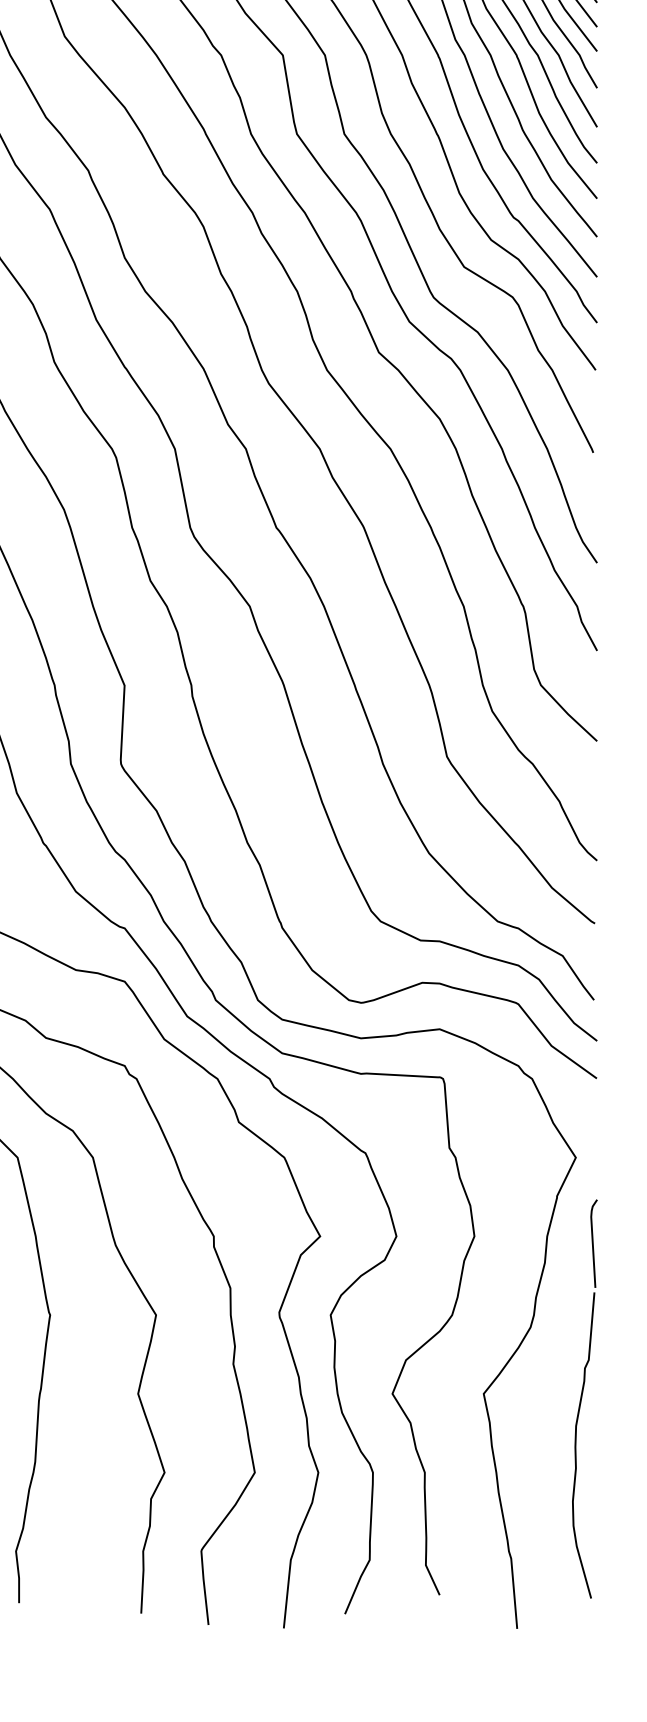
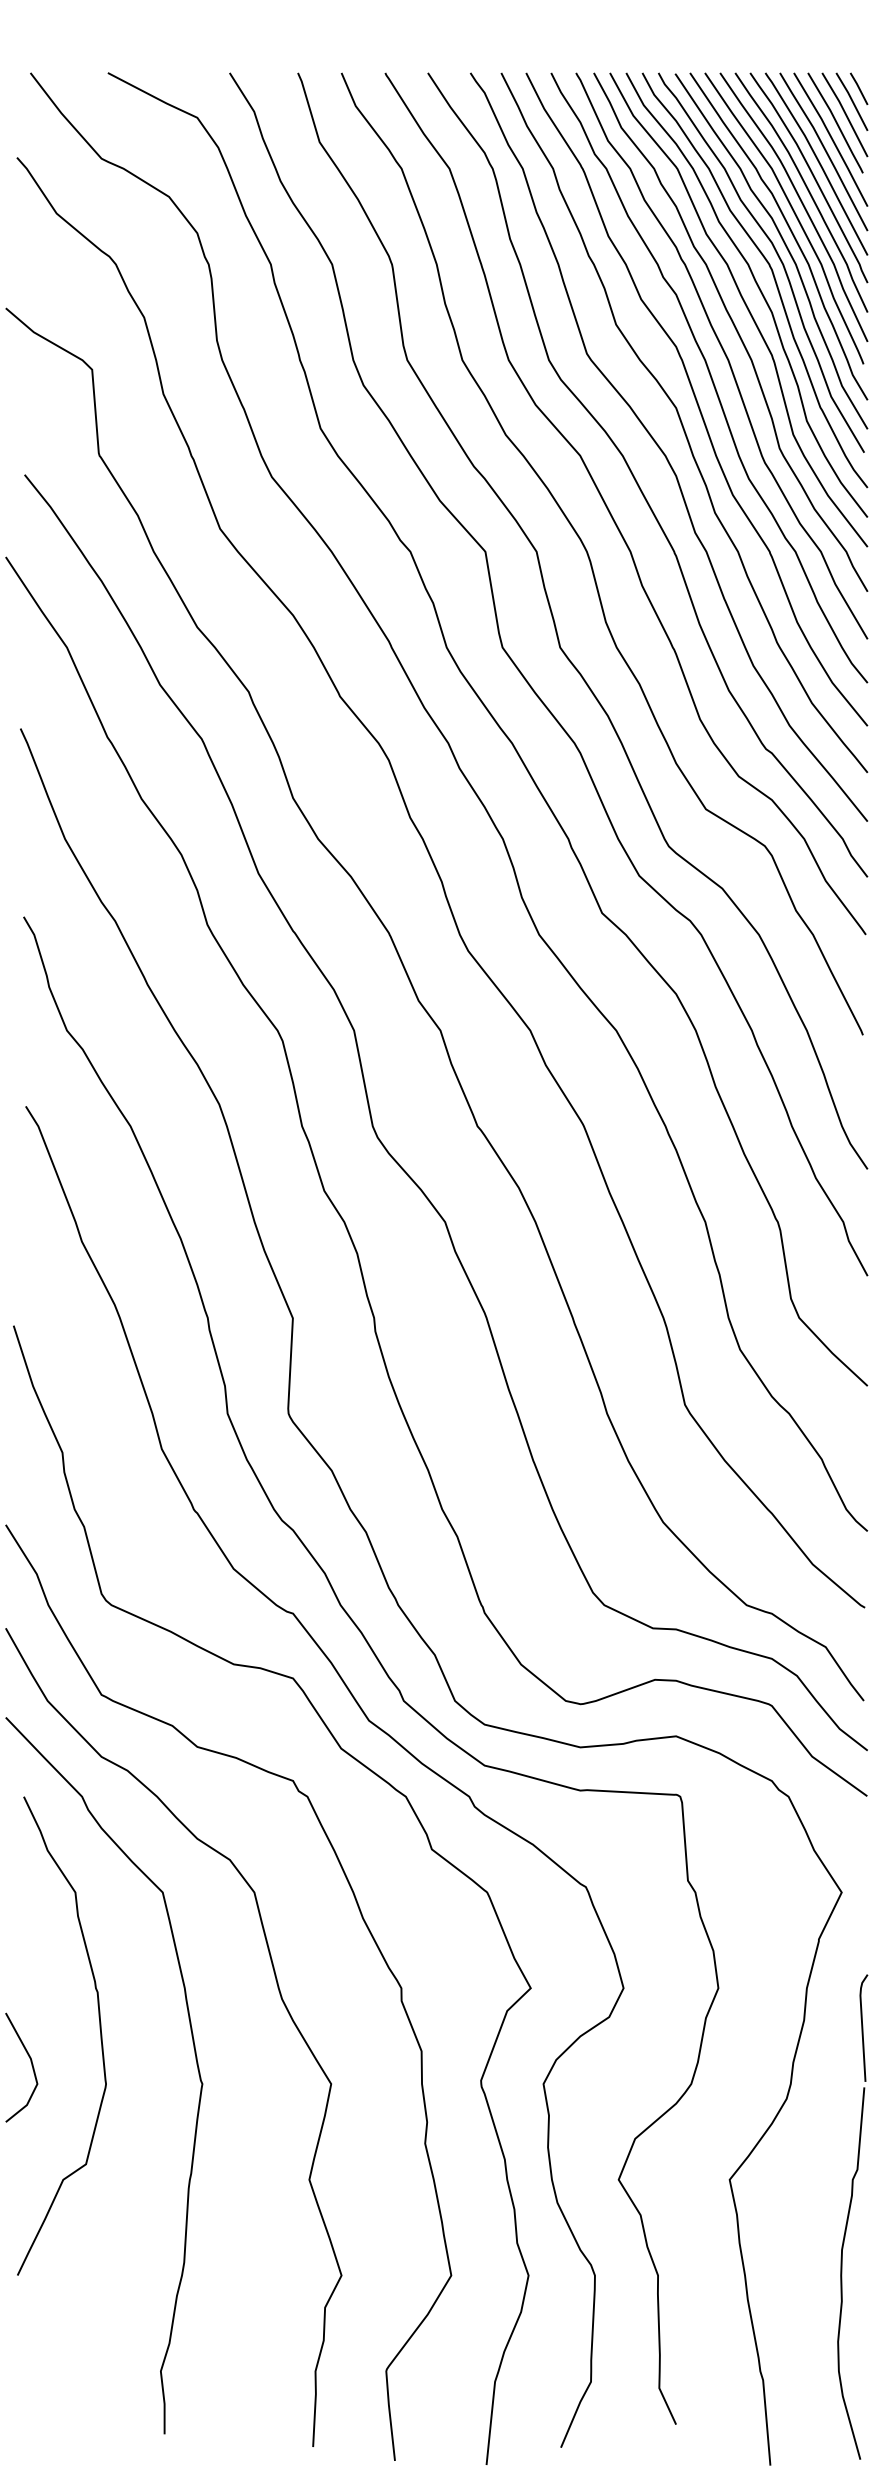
part: (584, 1398) -> (852, 2216), moved

